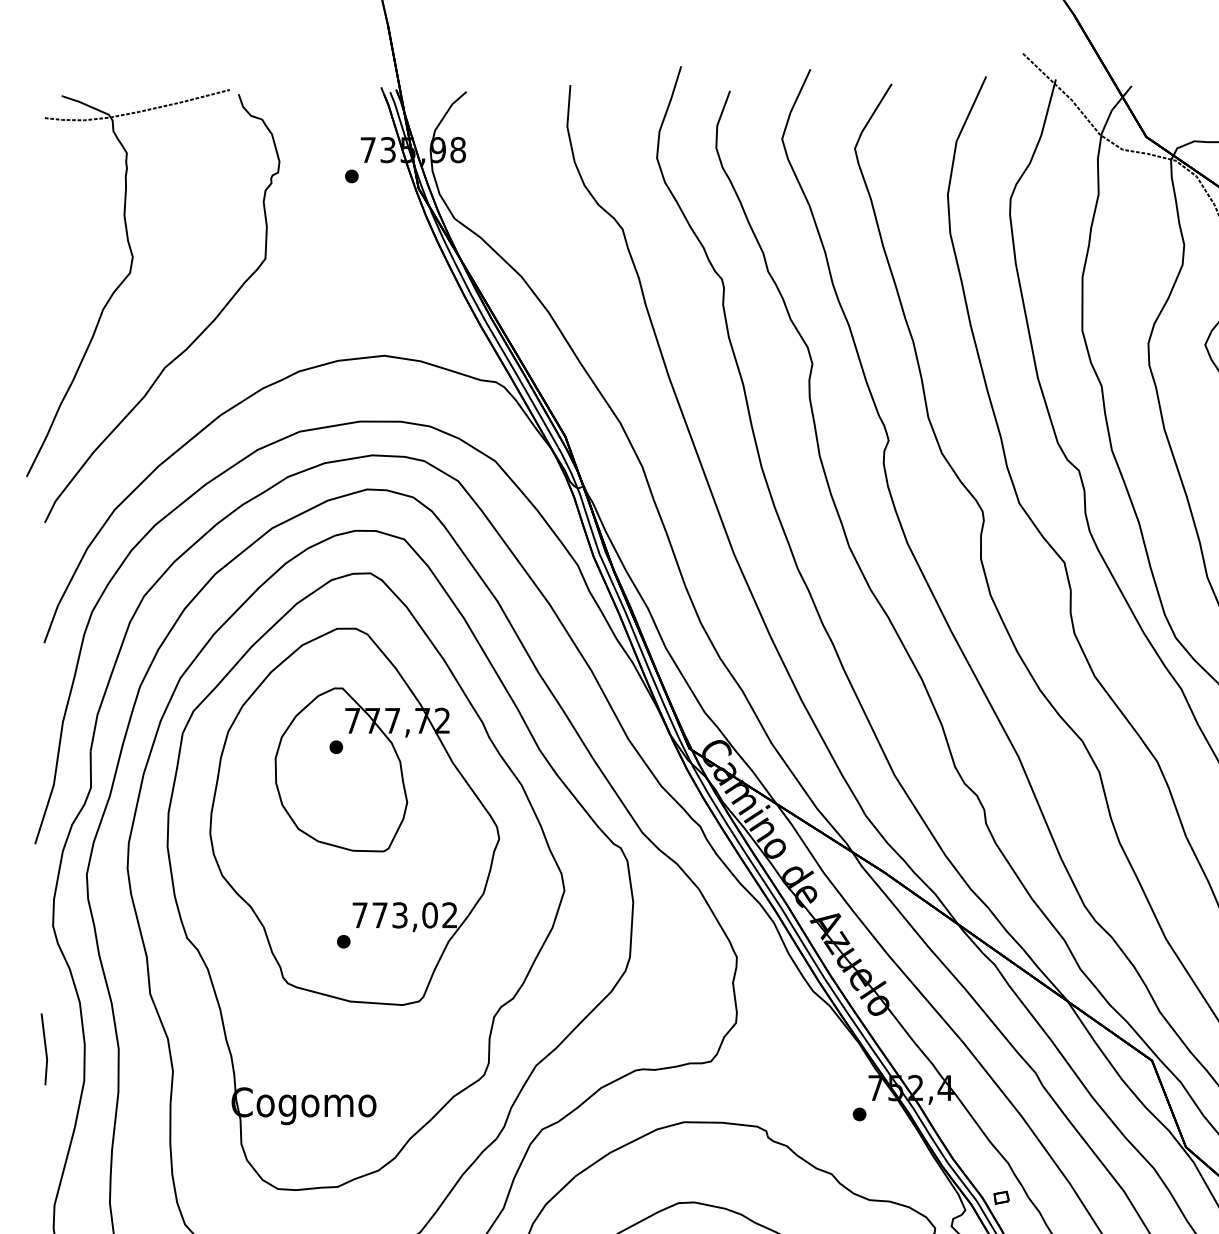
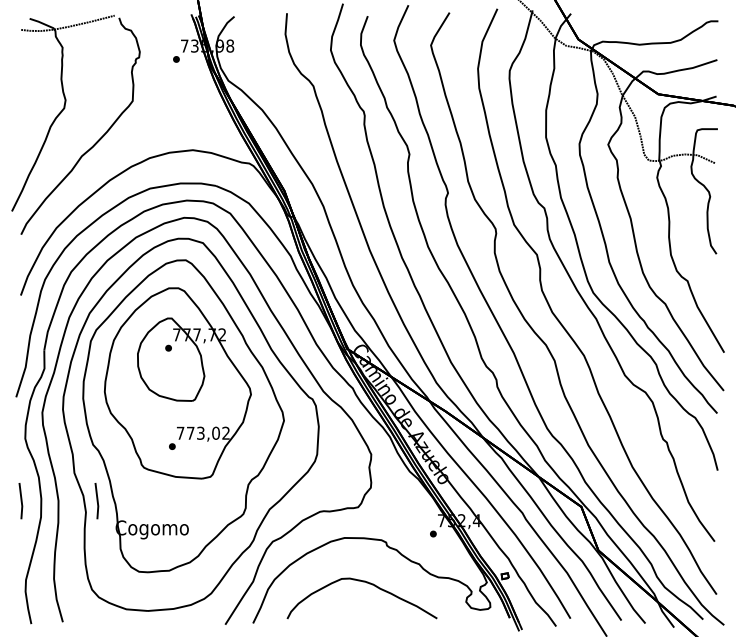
line: (193, 1050) -> (96, 501), added

